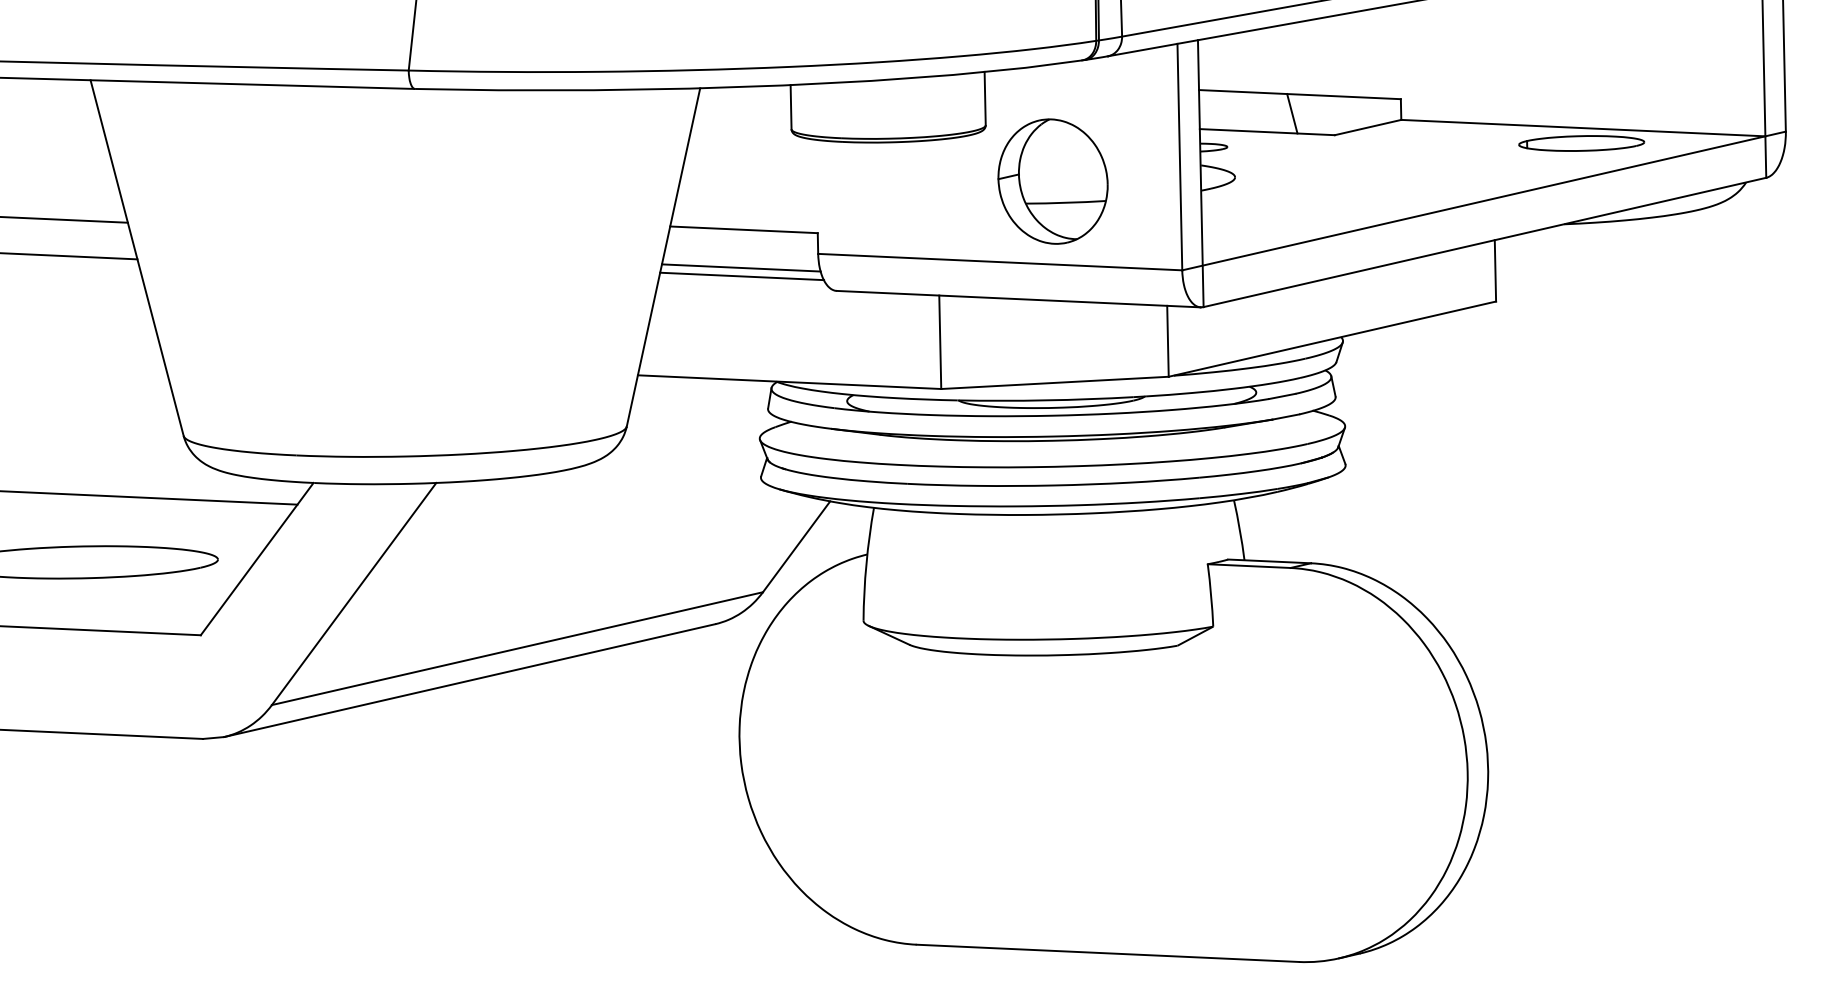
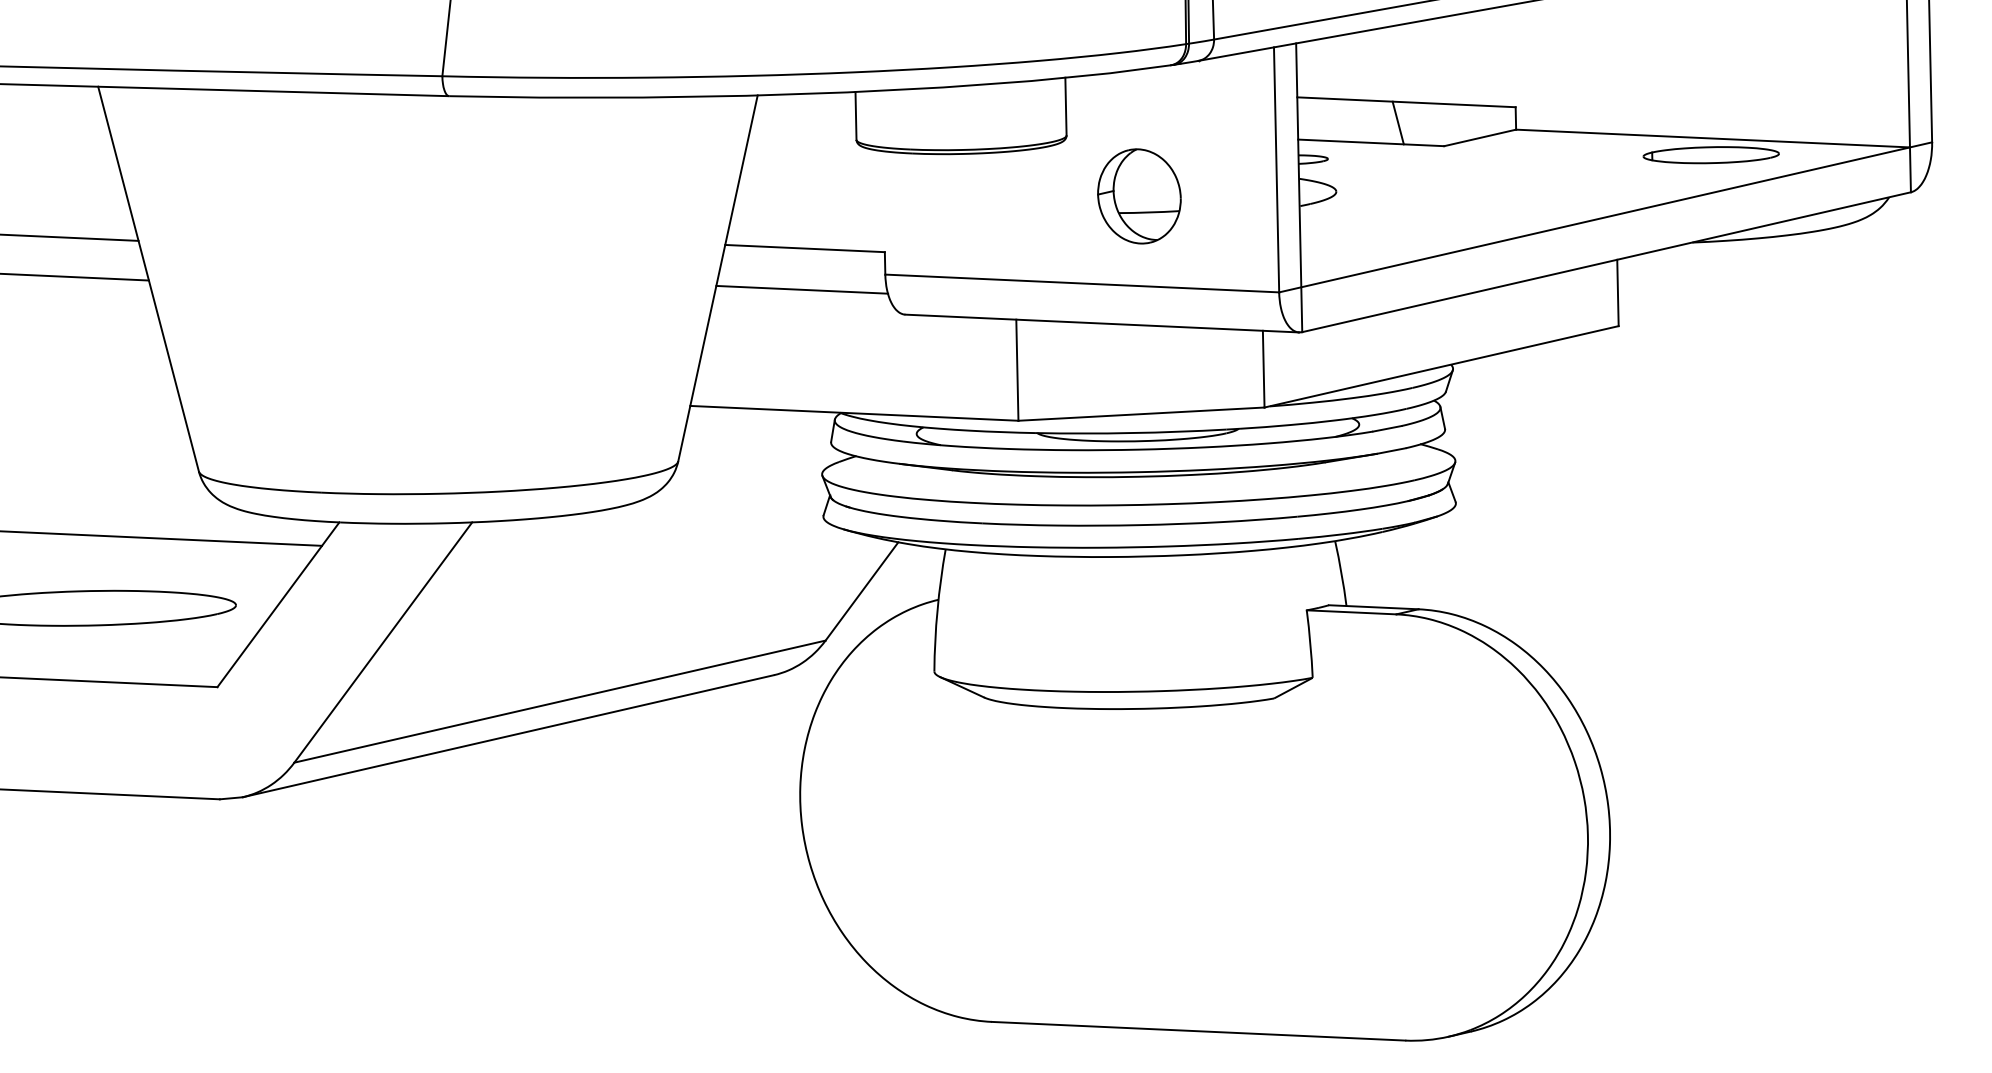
part: (1053, 181) -> (1139, 196), size x0.7
line: (741, 275) -> (802, 298), removed

